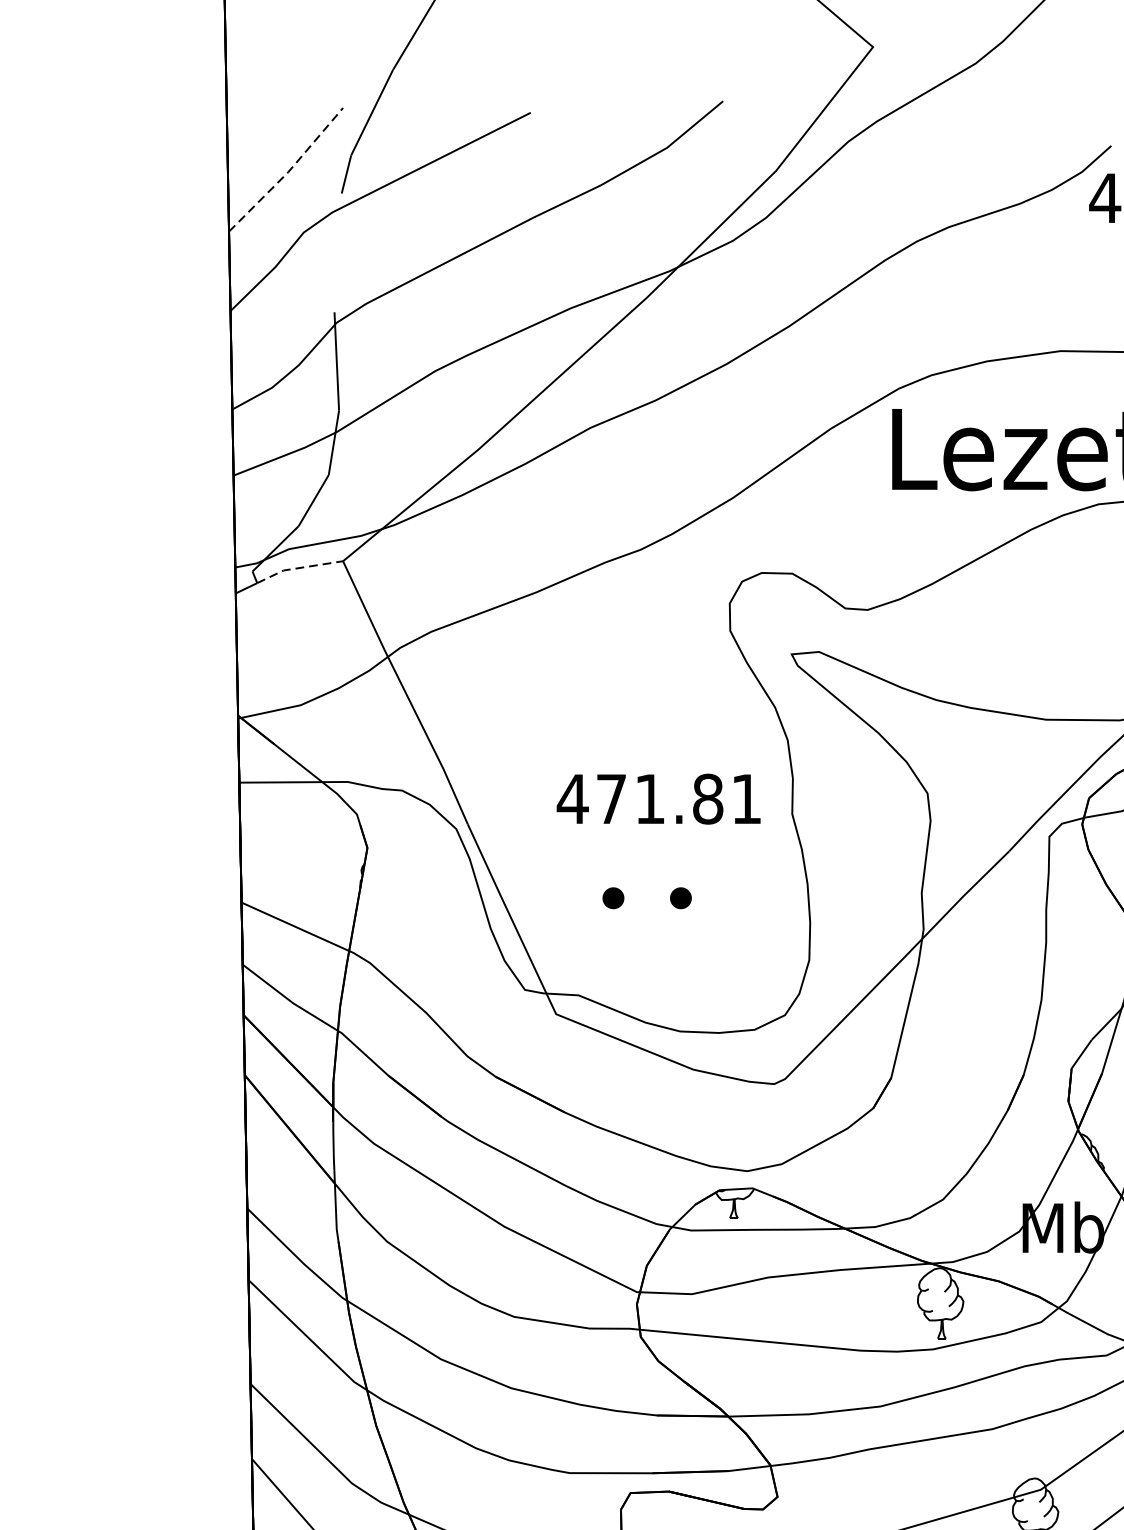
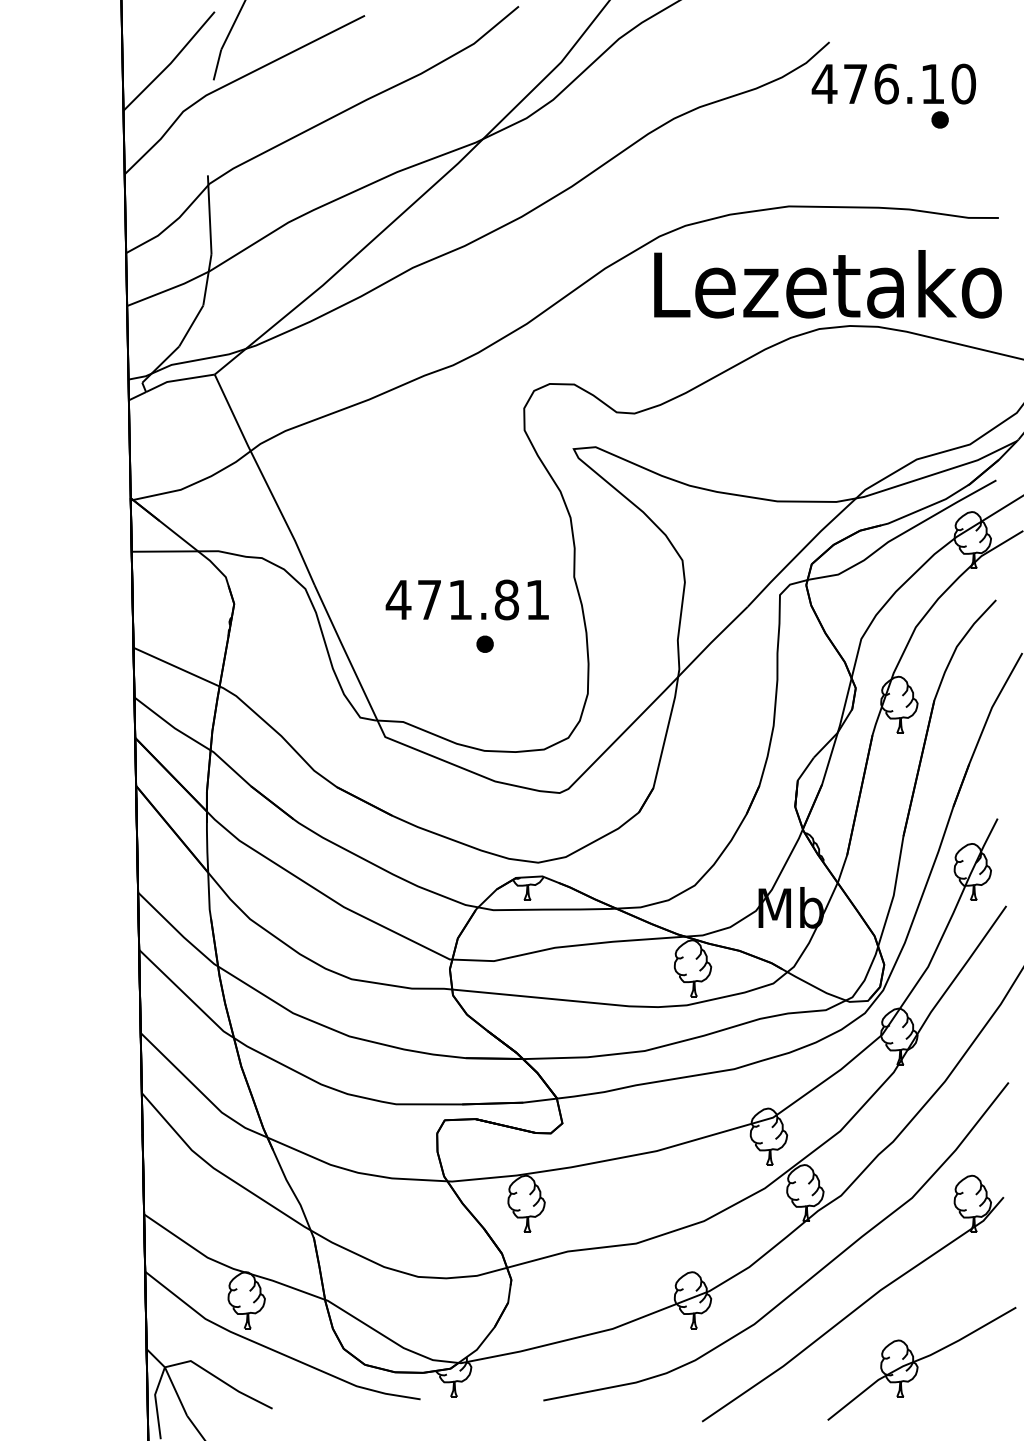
line: (287, 172) -> (170, 63), dashed -> solid
line: (297, 568) -> (178, 380), dashed -> solid
text: (657, 798) -> (466, 599), moved
part: (612, 897) -> (430, 643), removed

